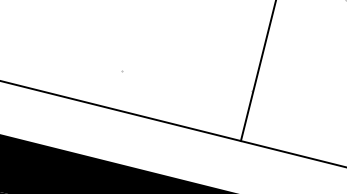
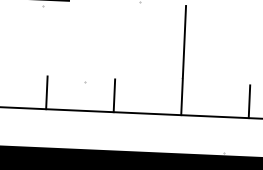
line: (68, 74) -> (46, 92), added
line: (157, 97) -> (114, 95), added
line: (334, 141) -> (249, 101), added

